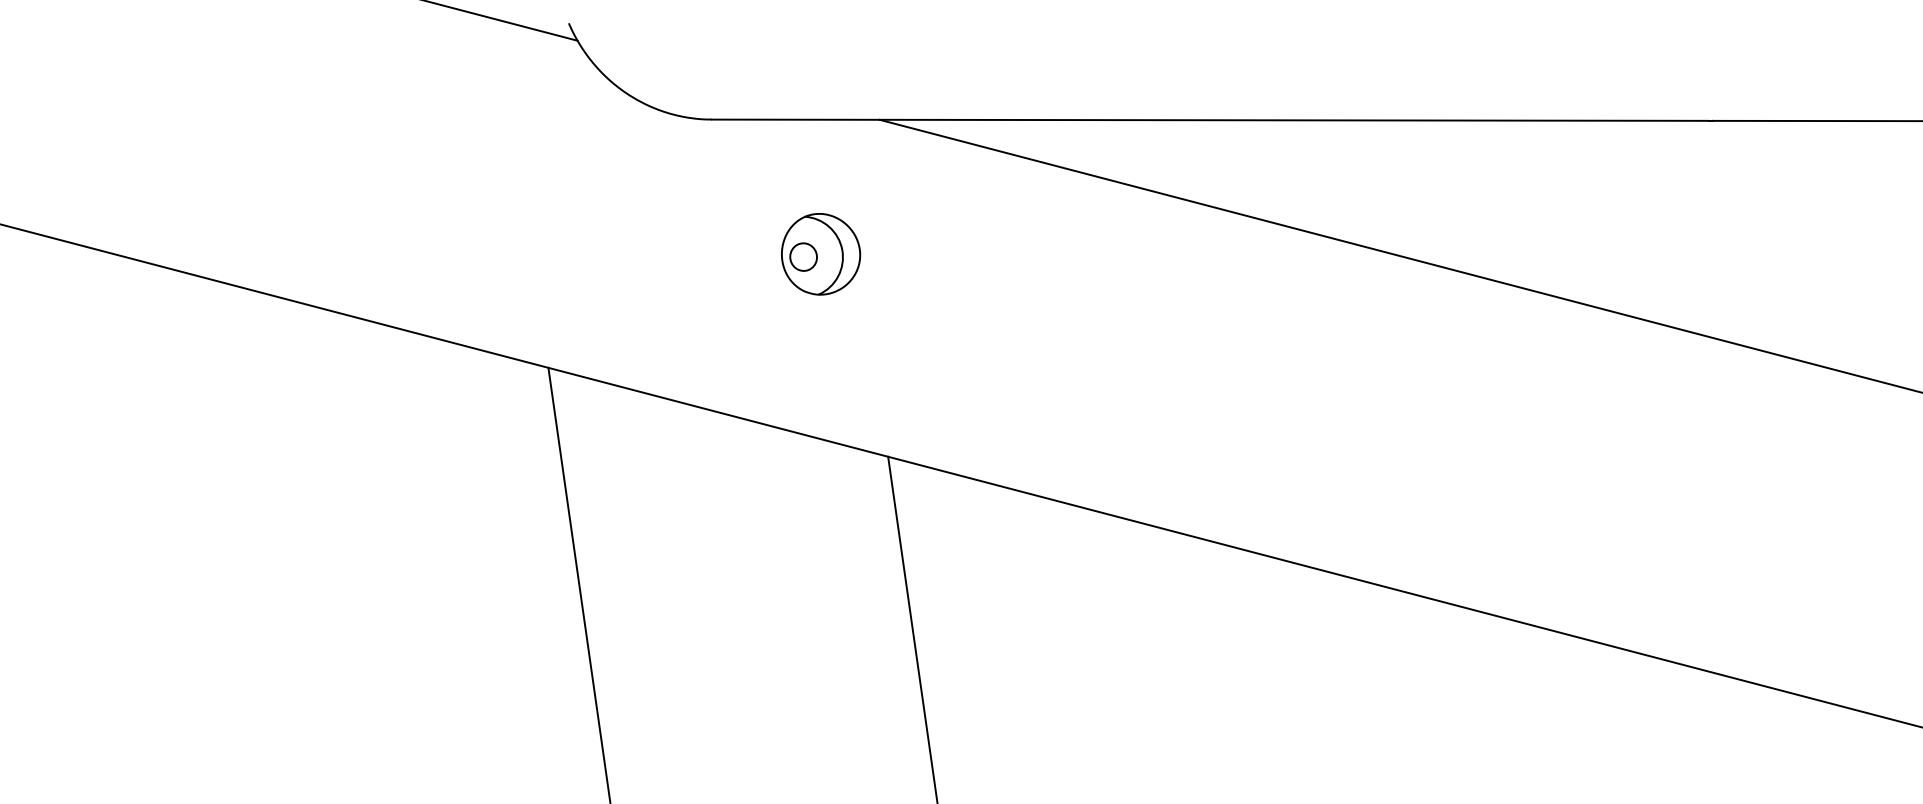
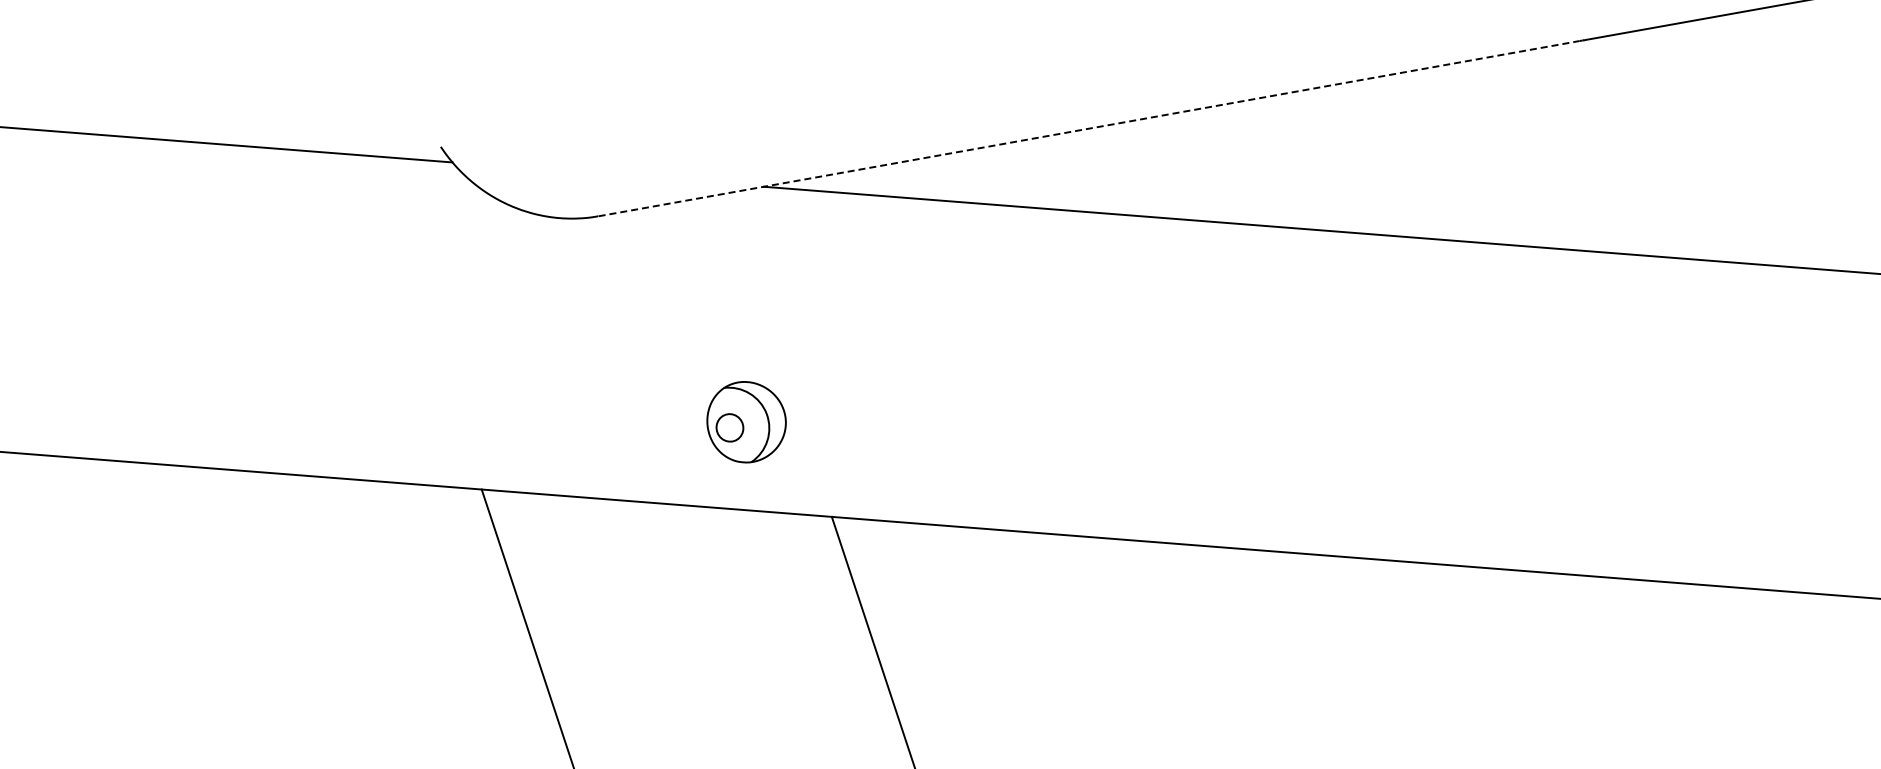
line: (1210, 120) -> (1089, 128), solid -> dashed
part: (821, 254) -> (747, 422), moved

